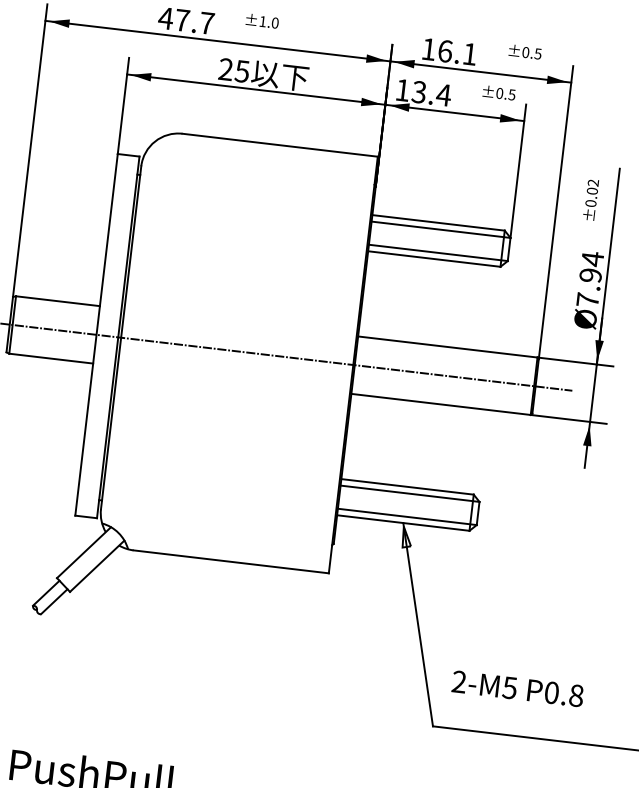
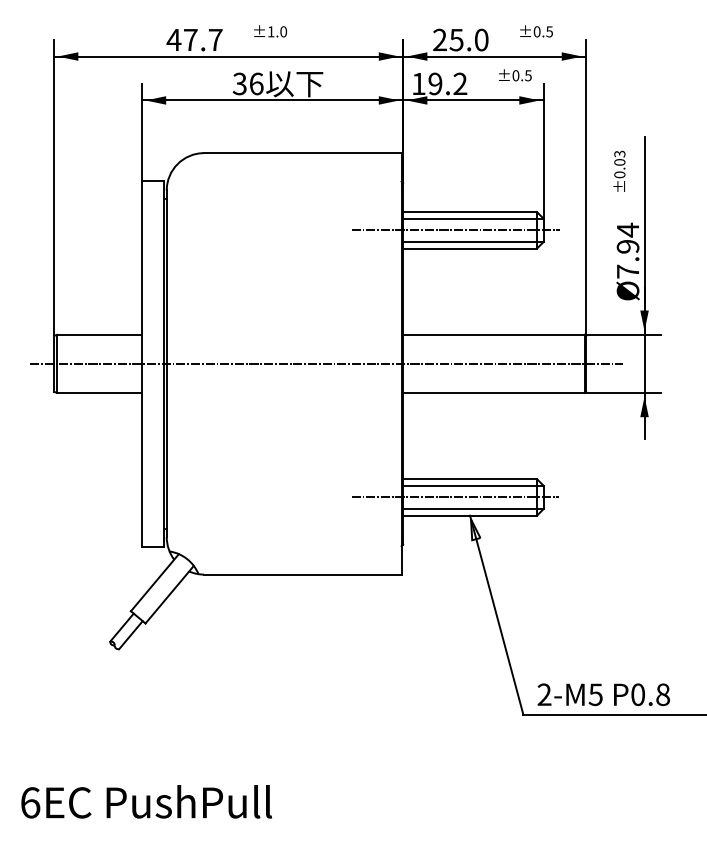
text: (449, 51) -> (460, 39), 16.1 -> 25.0
text: (233, 69) -> (247, 83), 25 -> 36
text: (431, 93) -> (447, 83), 13.4 -> 19.2
text: (593, 182) -> (619, 153), ±0.02 -> ±0.03
line: (422, 239) -> (455, 230), added
line: (390, 503) -> (454, 497), added
text: (517, 688) -> (603, 694), moved

